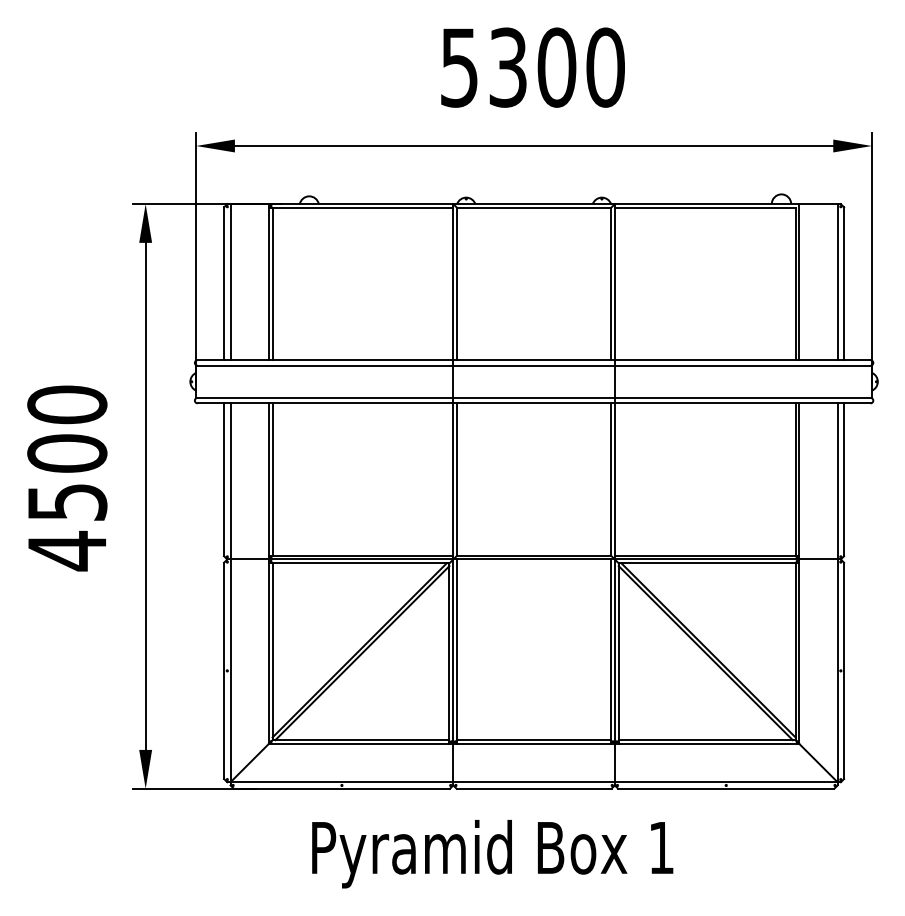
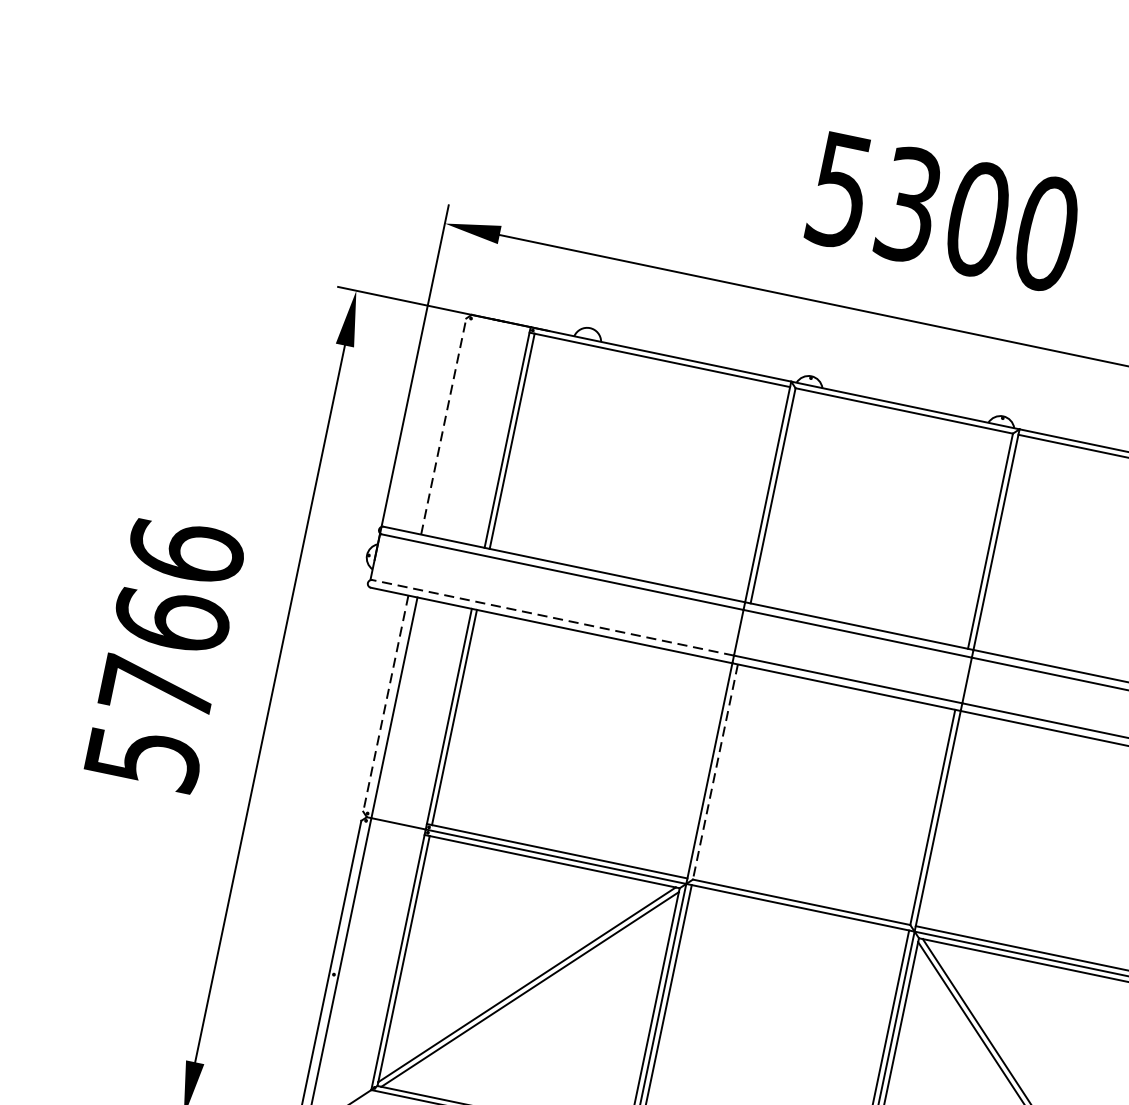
line: (230, 282) -> (453, 426), removed
line: (224, 283) -> (444, 426), solid -> dashed
line: (324, 397) -> (552, 616), solid -> dashed
text: (67, 478) -> (164, 655), 4500 -> 5766
line: (457, 479) -> (715, 772), solid -> dashed
line: (224, 480) -> (386, 704), solid -> dashed

